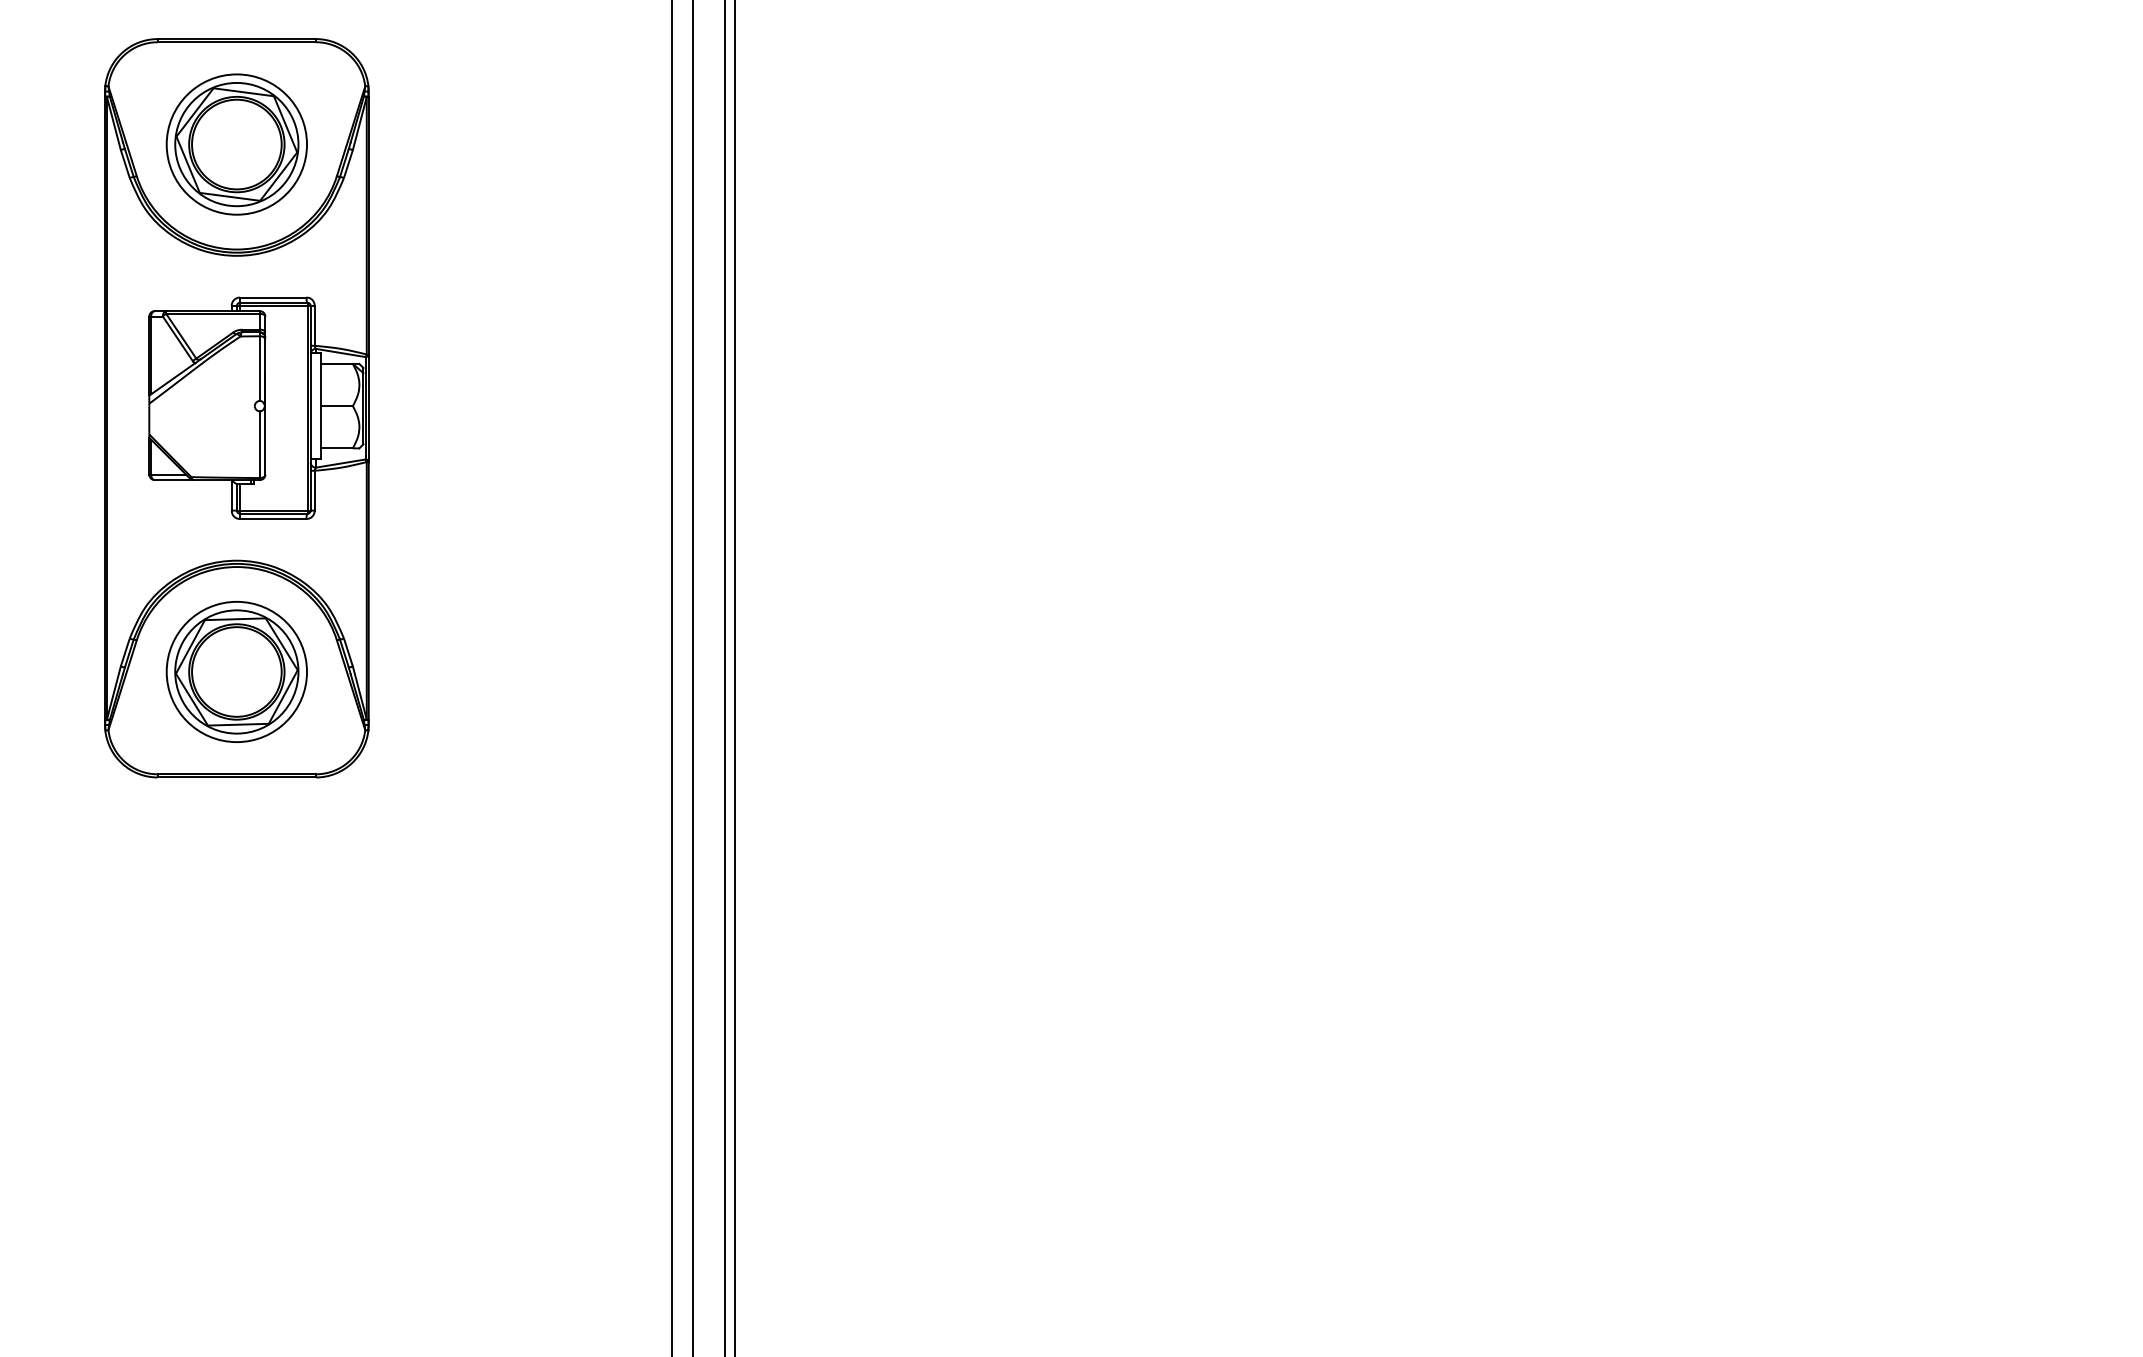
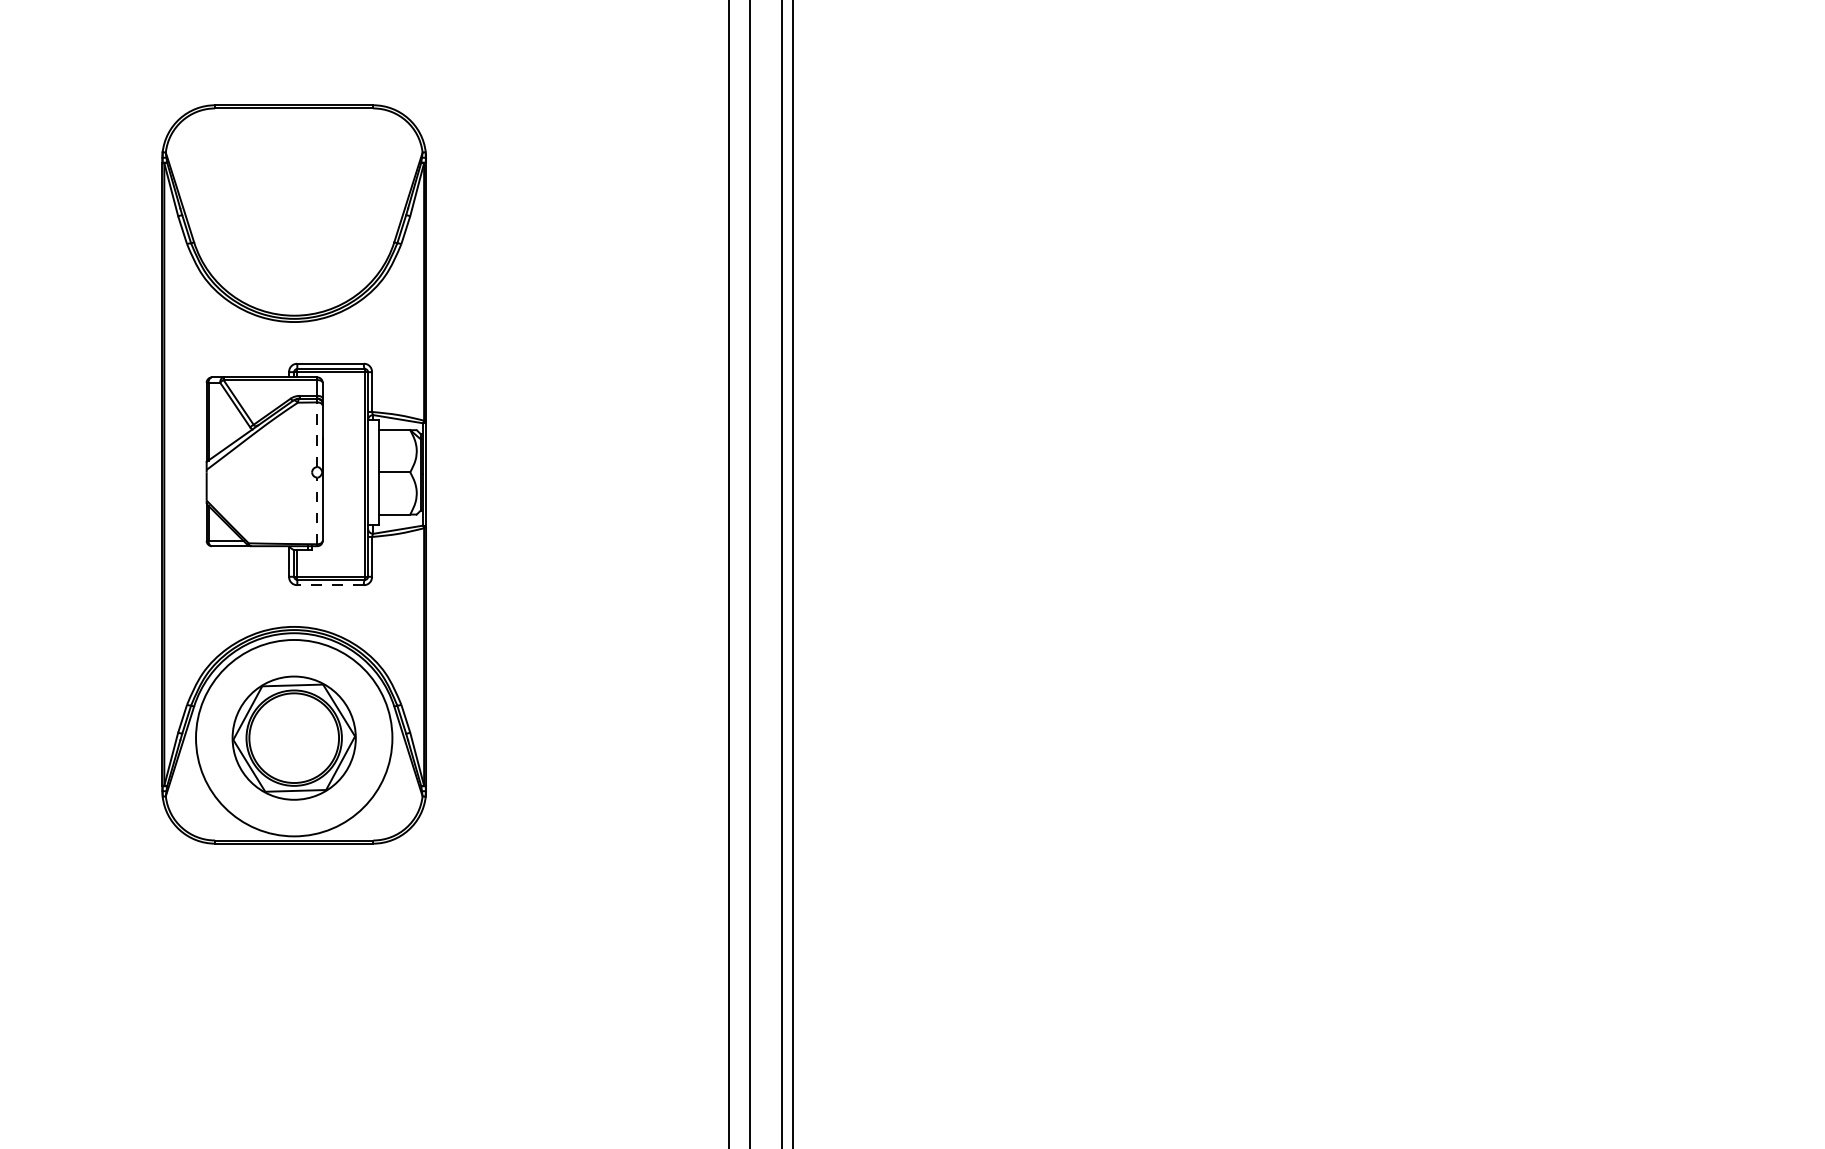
part: (236, 144) -> (293, 210), removed
line: (260, 368) -> (317, 434), solid -> dashed
line: (260, 444) -> (317, 510), solid -> dashed
line: (272, 519) -> (329, 585), solid -> dashed
circle: (236, 671) -> (293, 737), size x1.4

